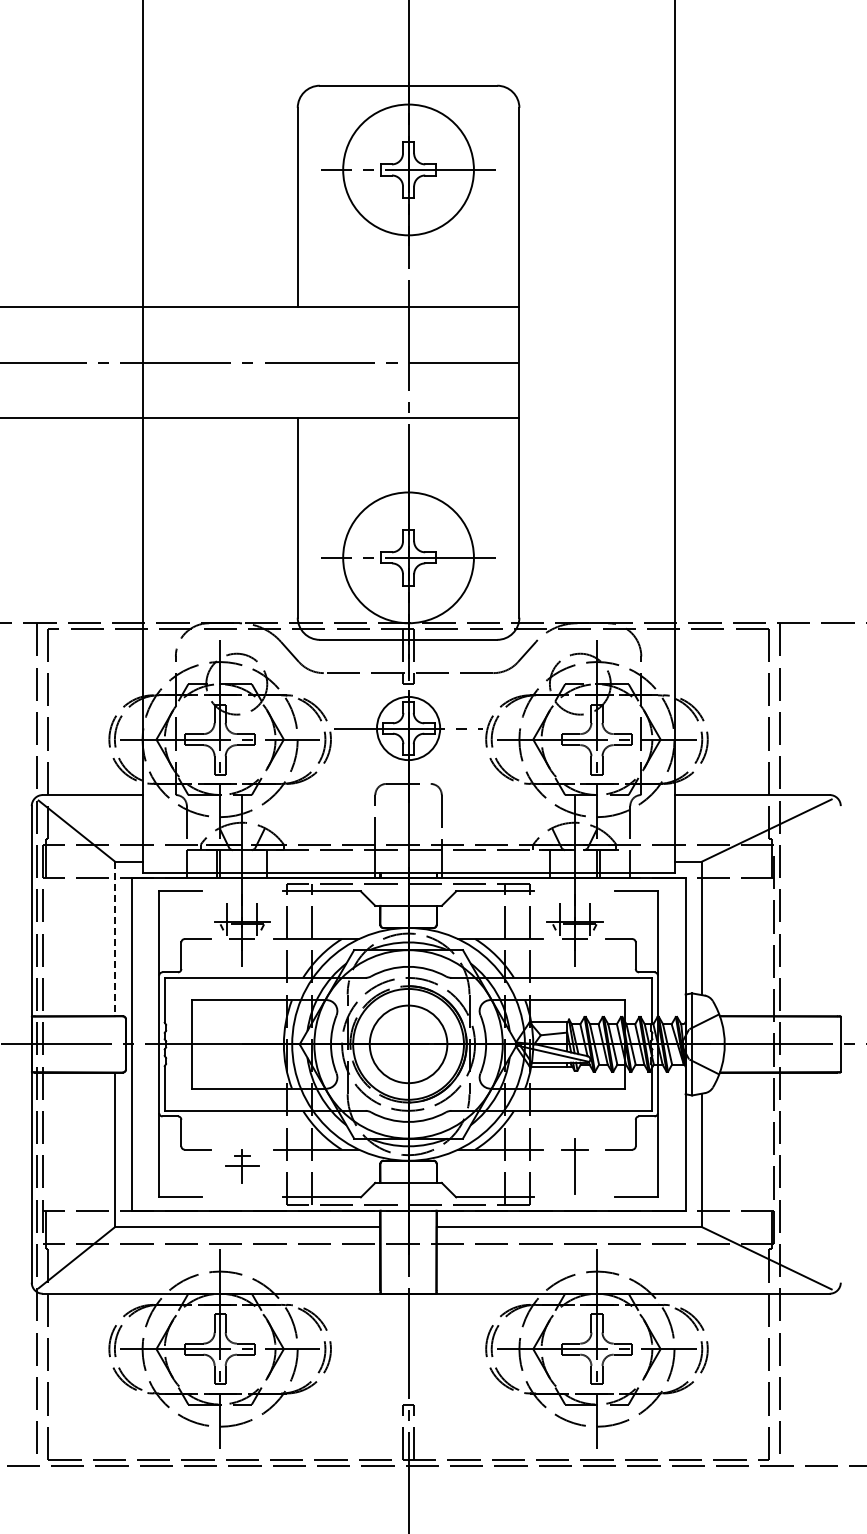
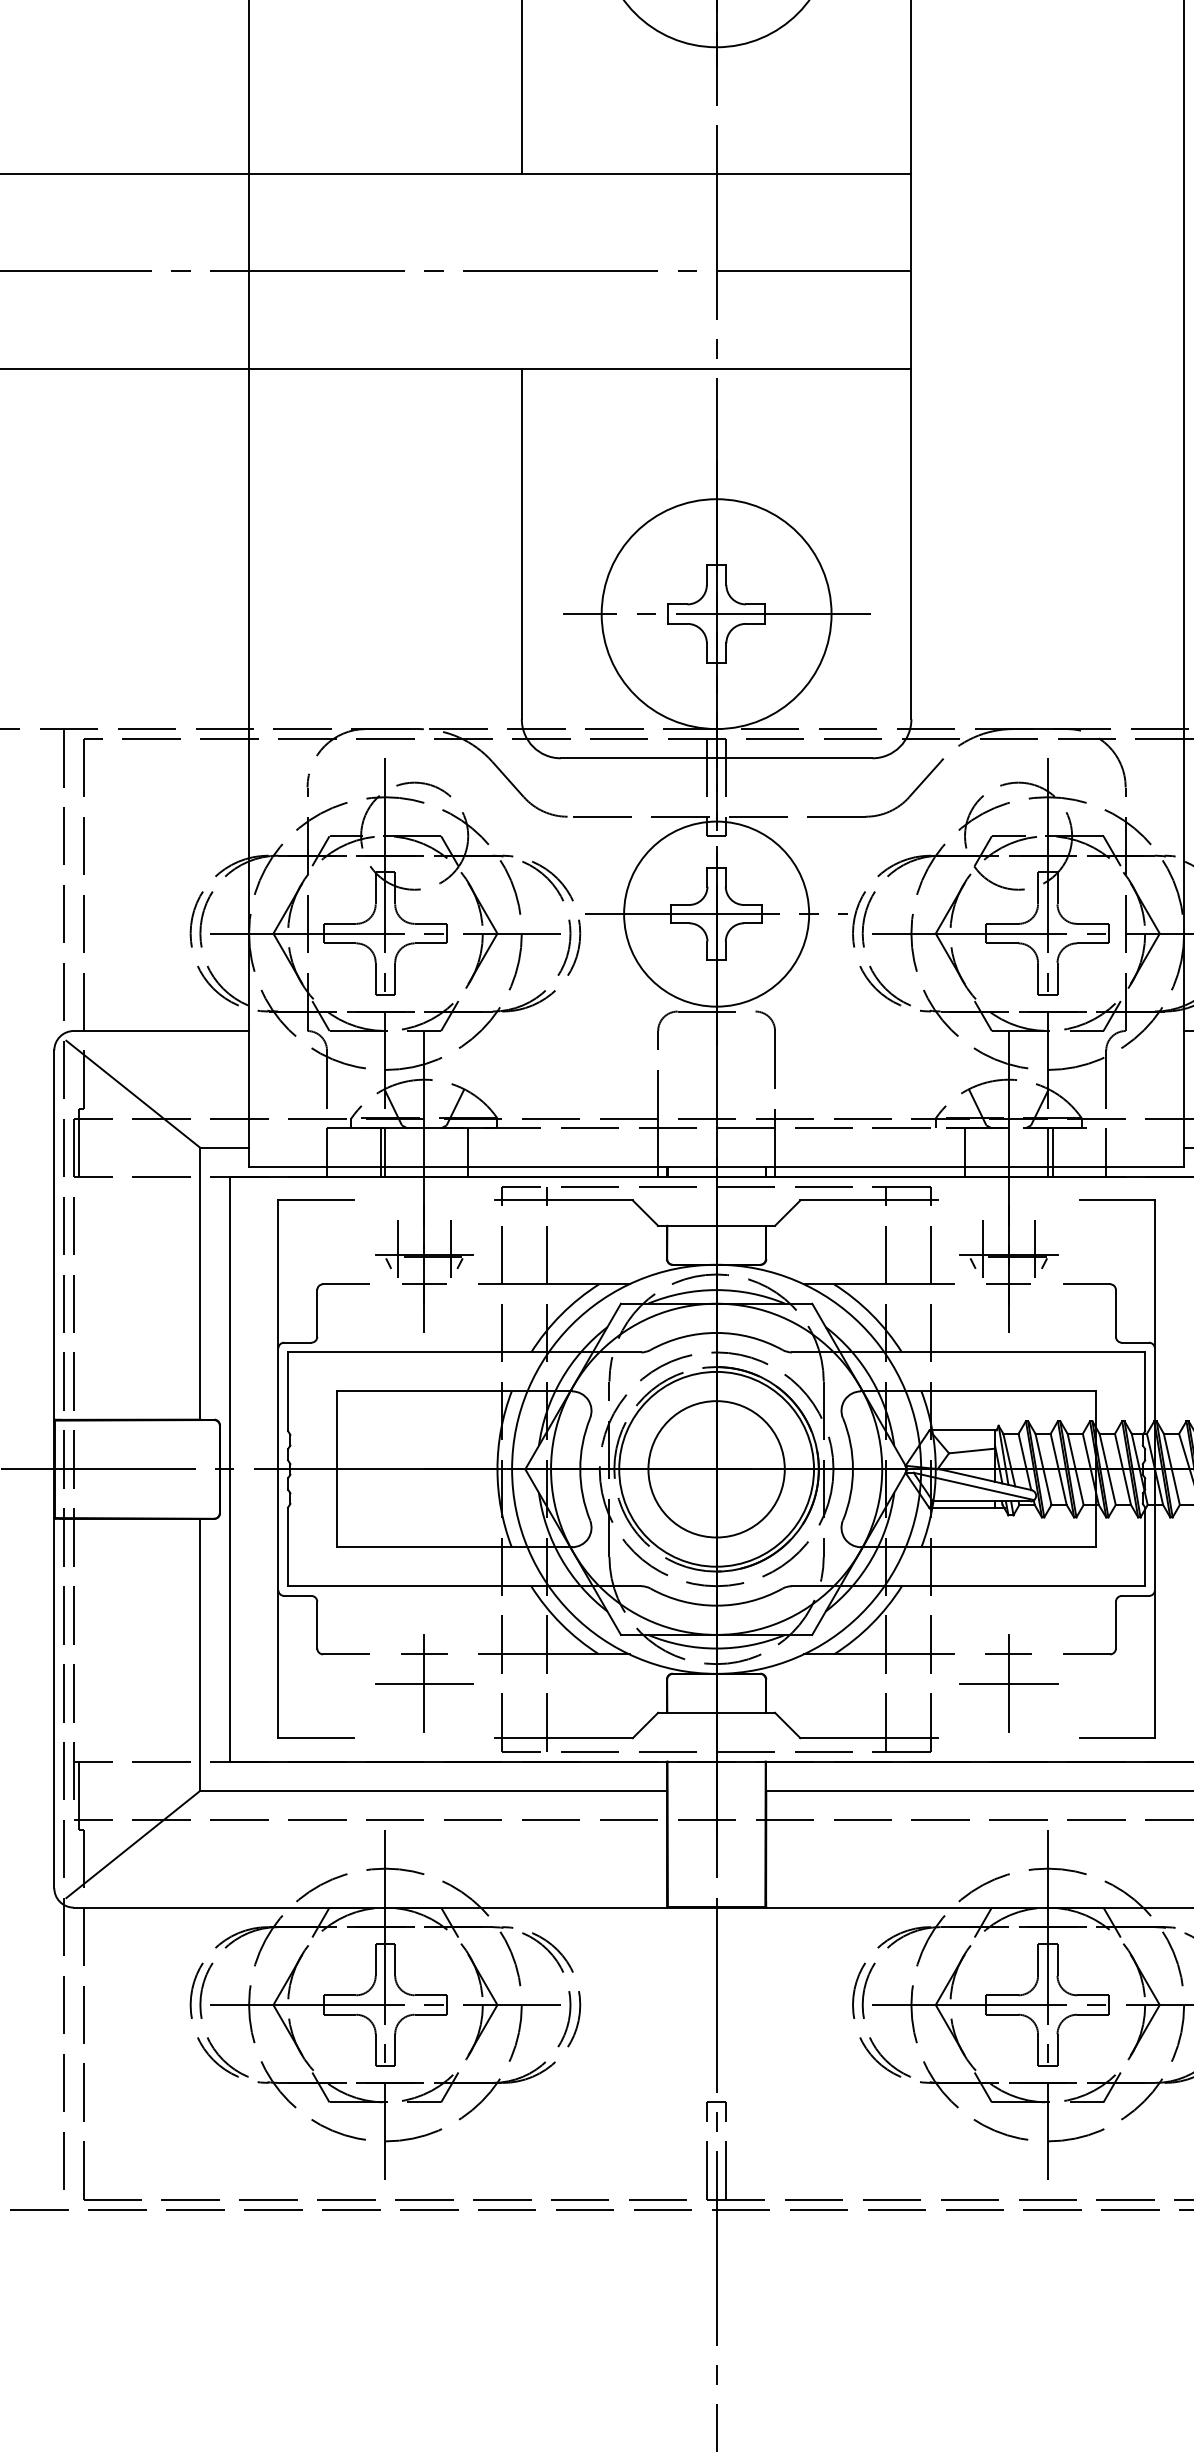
circle: (408, 728) -> (716, 914), size x1.67
line: (114, 939) -> (199, 1284), dashed -> solid
part: (242, 1166) -> (424, 1683), size x1.67
line: (574, 1166) -> (1008, 1683), added

